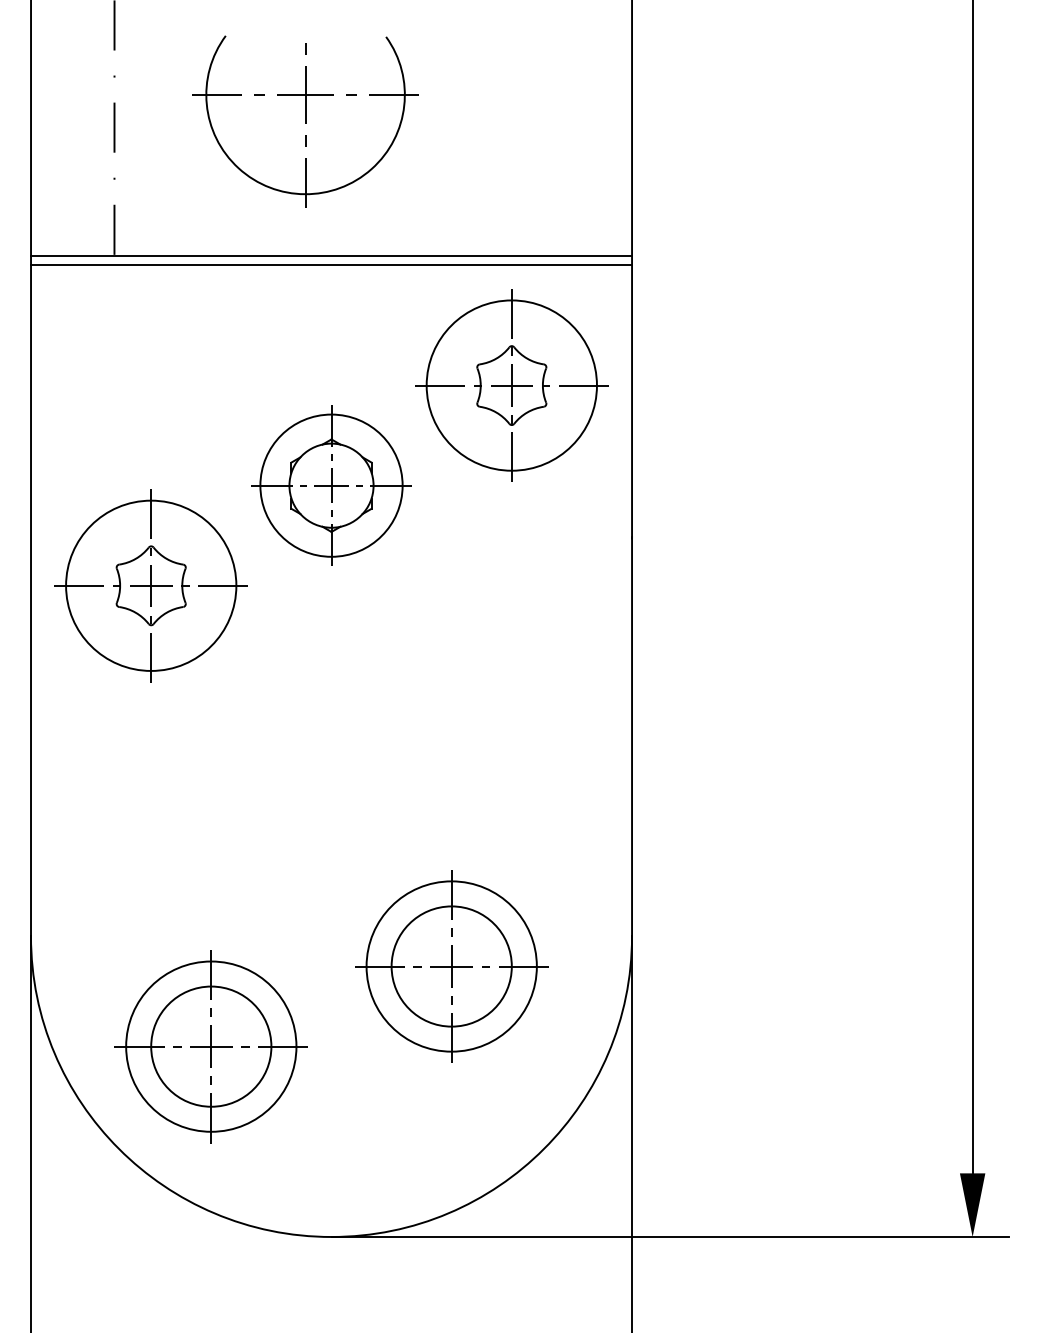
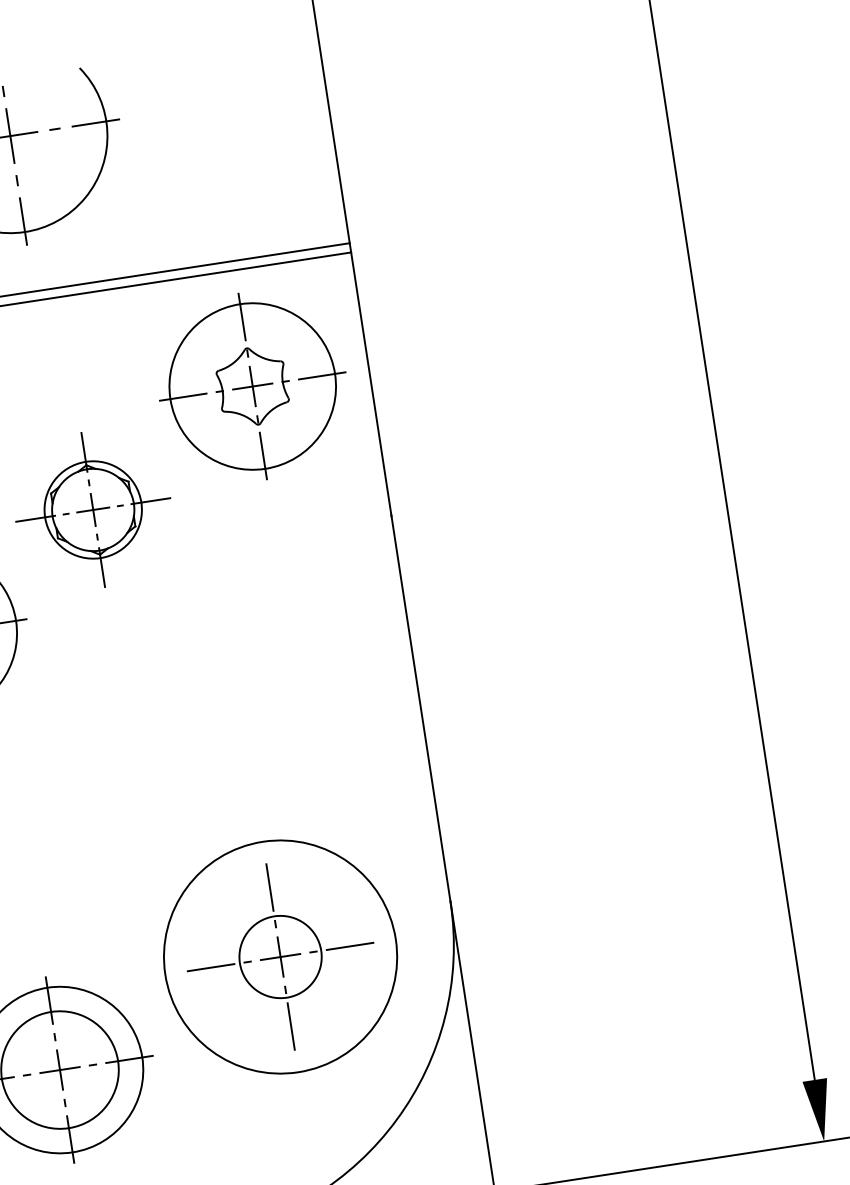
circle: (331, 485) -> (93, 509), size x0.7
circle: (451, 966) -> (280, 957), size x0.7
circle: (451, 966) -> (280, 957), size x1.4

